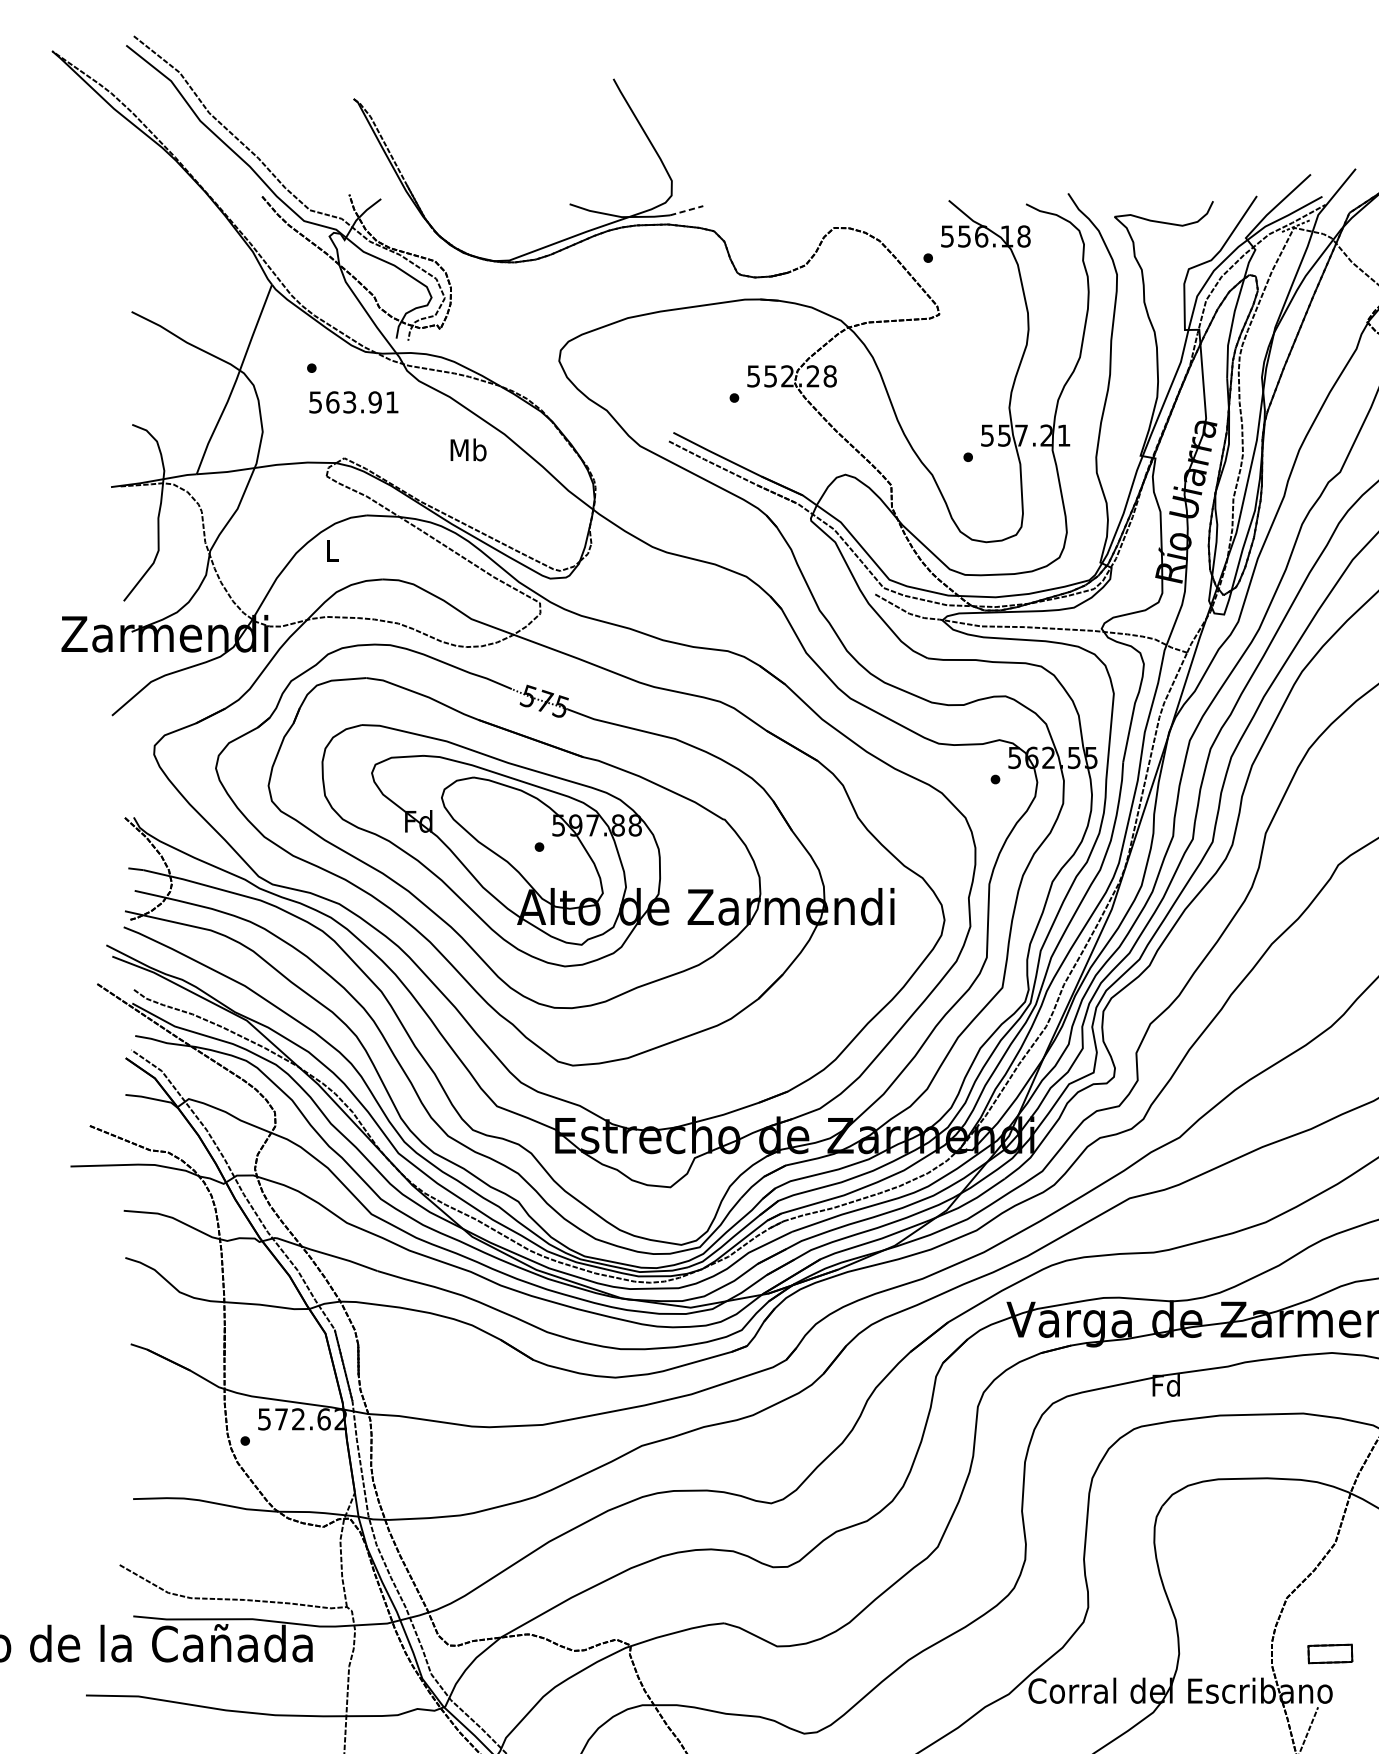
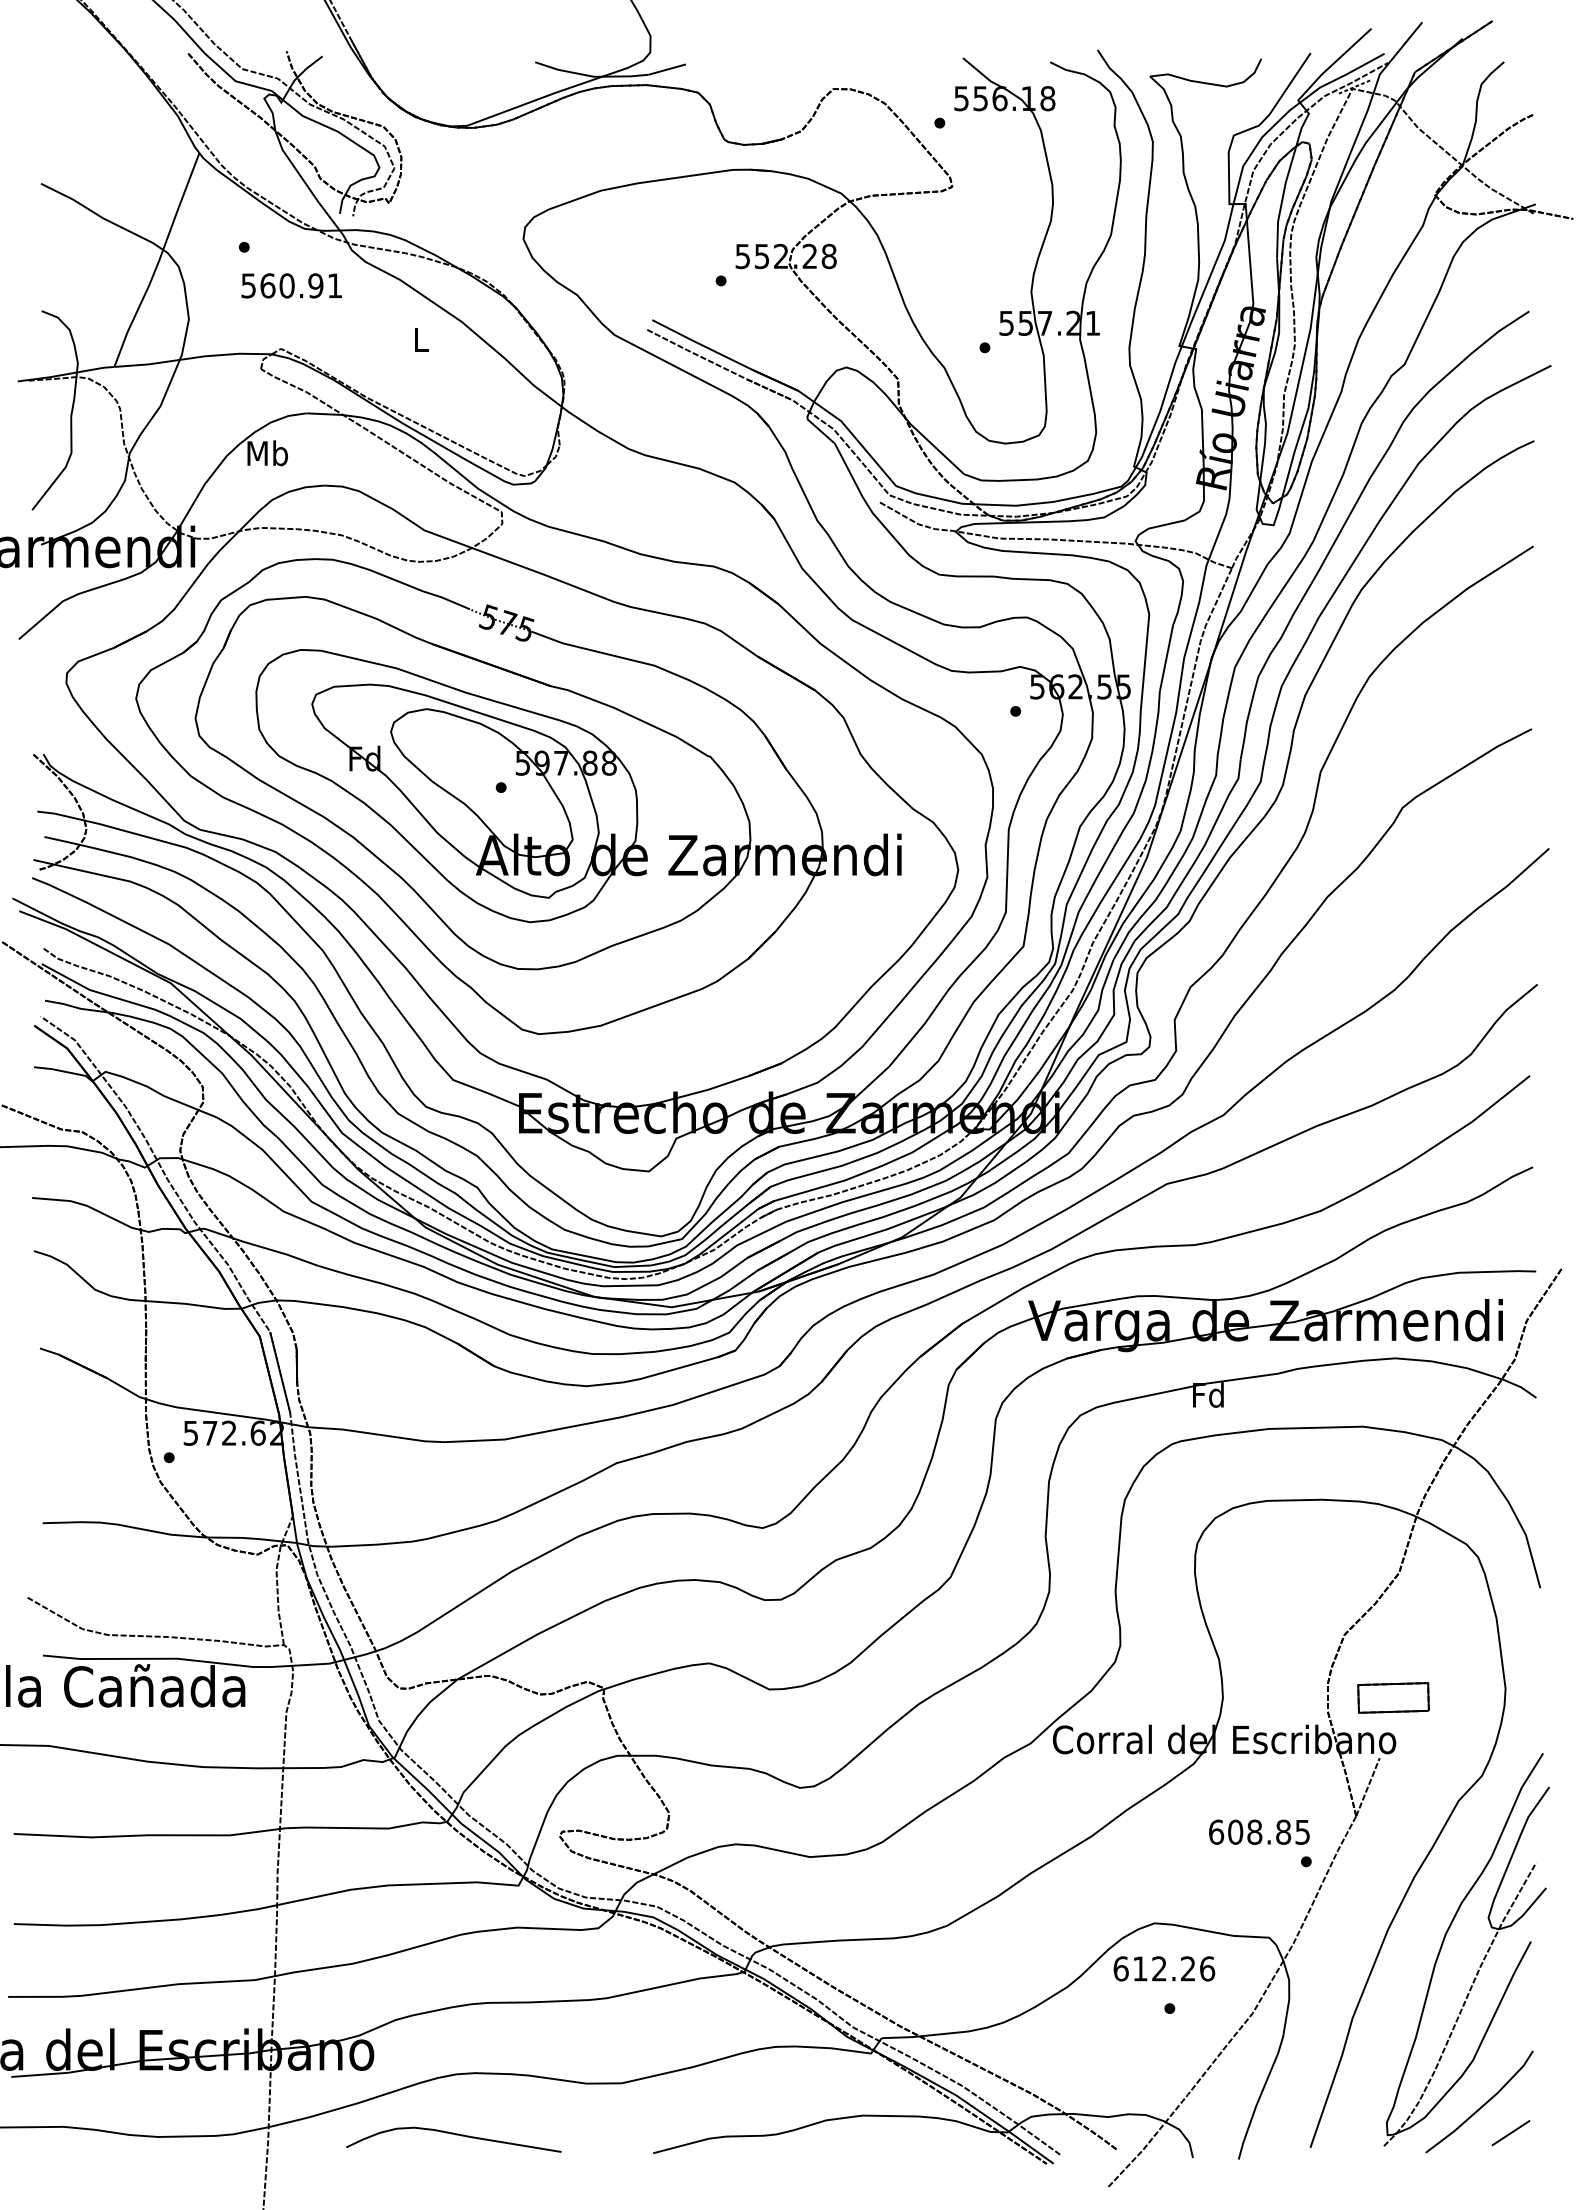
line: (686, 210) -> (667, 69), dashed -> solid
text: (349, 402) -> (286, 285), 563.91 -> 560.91
text: (468, 449) -> (421, 339), Mb -> L
text: (332, 550) -> (267, 453), L -> Mb
part: (1330, 1653) -> (1393, 1697), size x1.43

